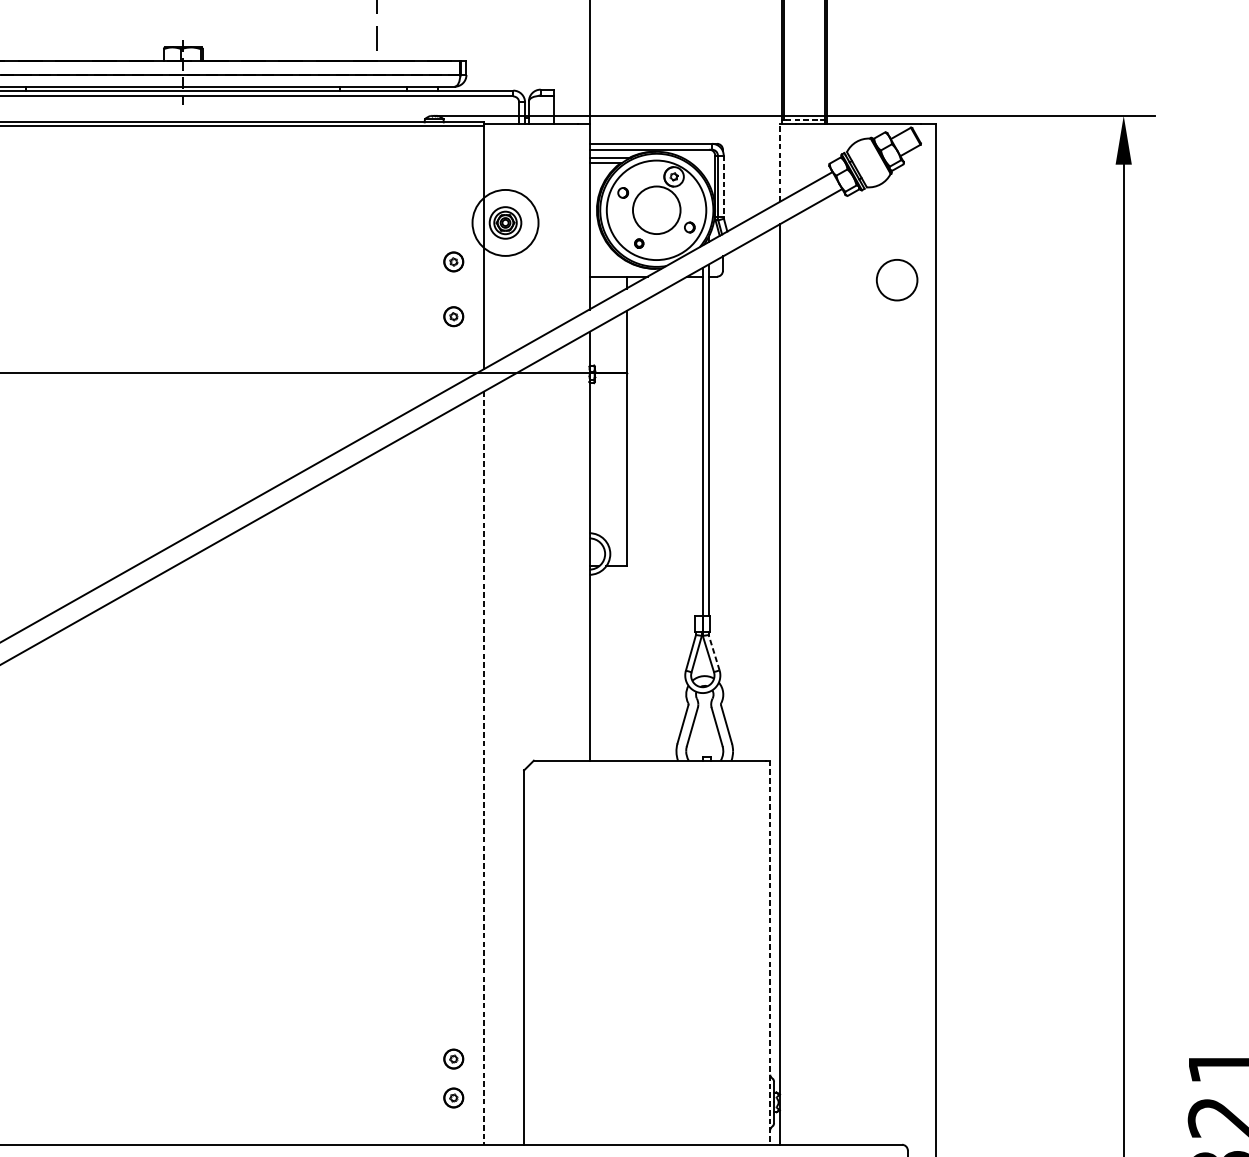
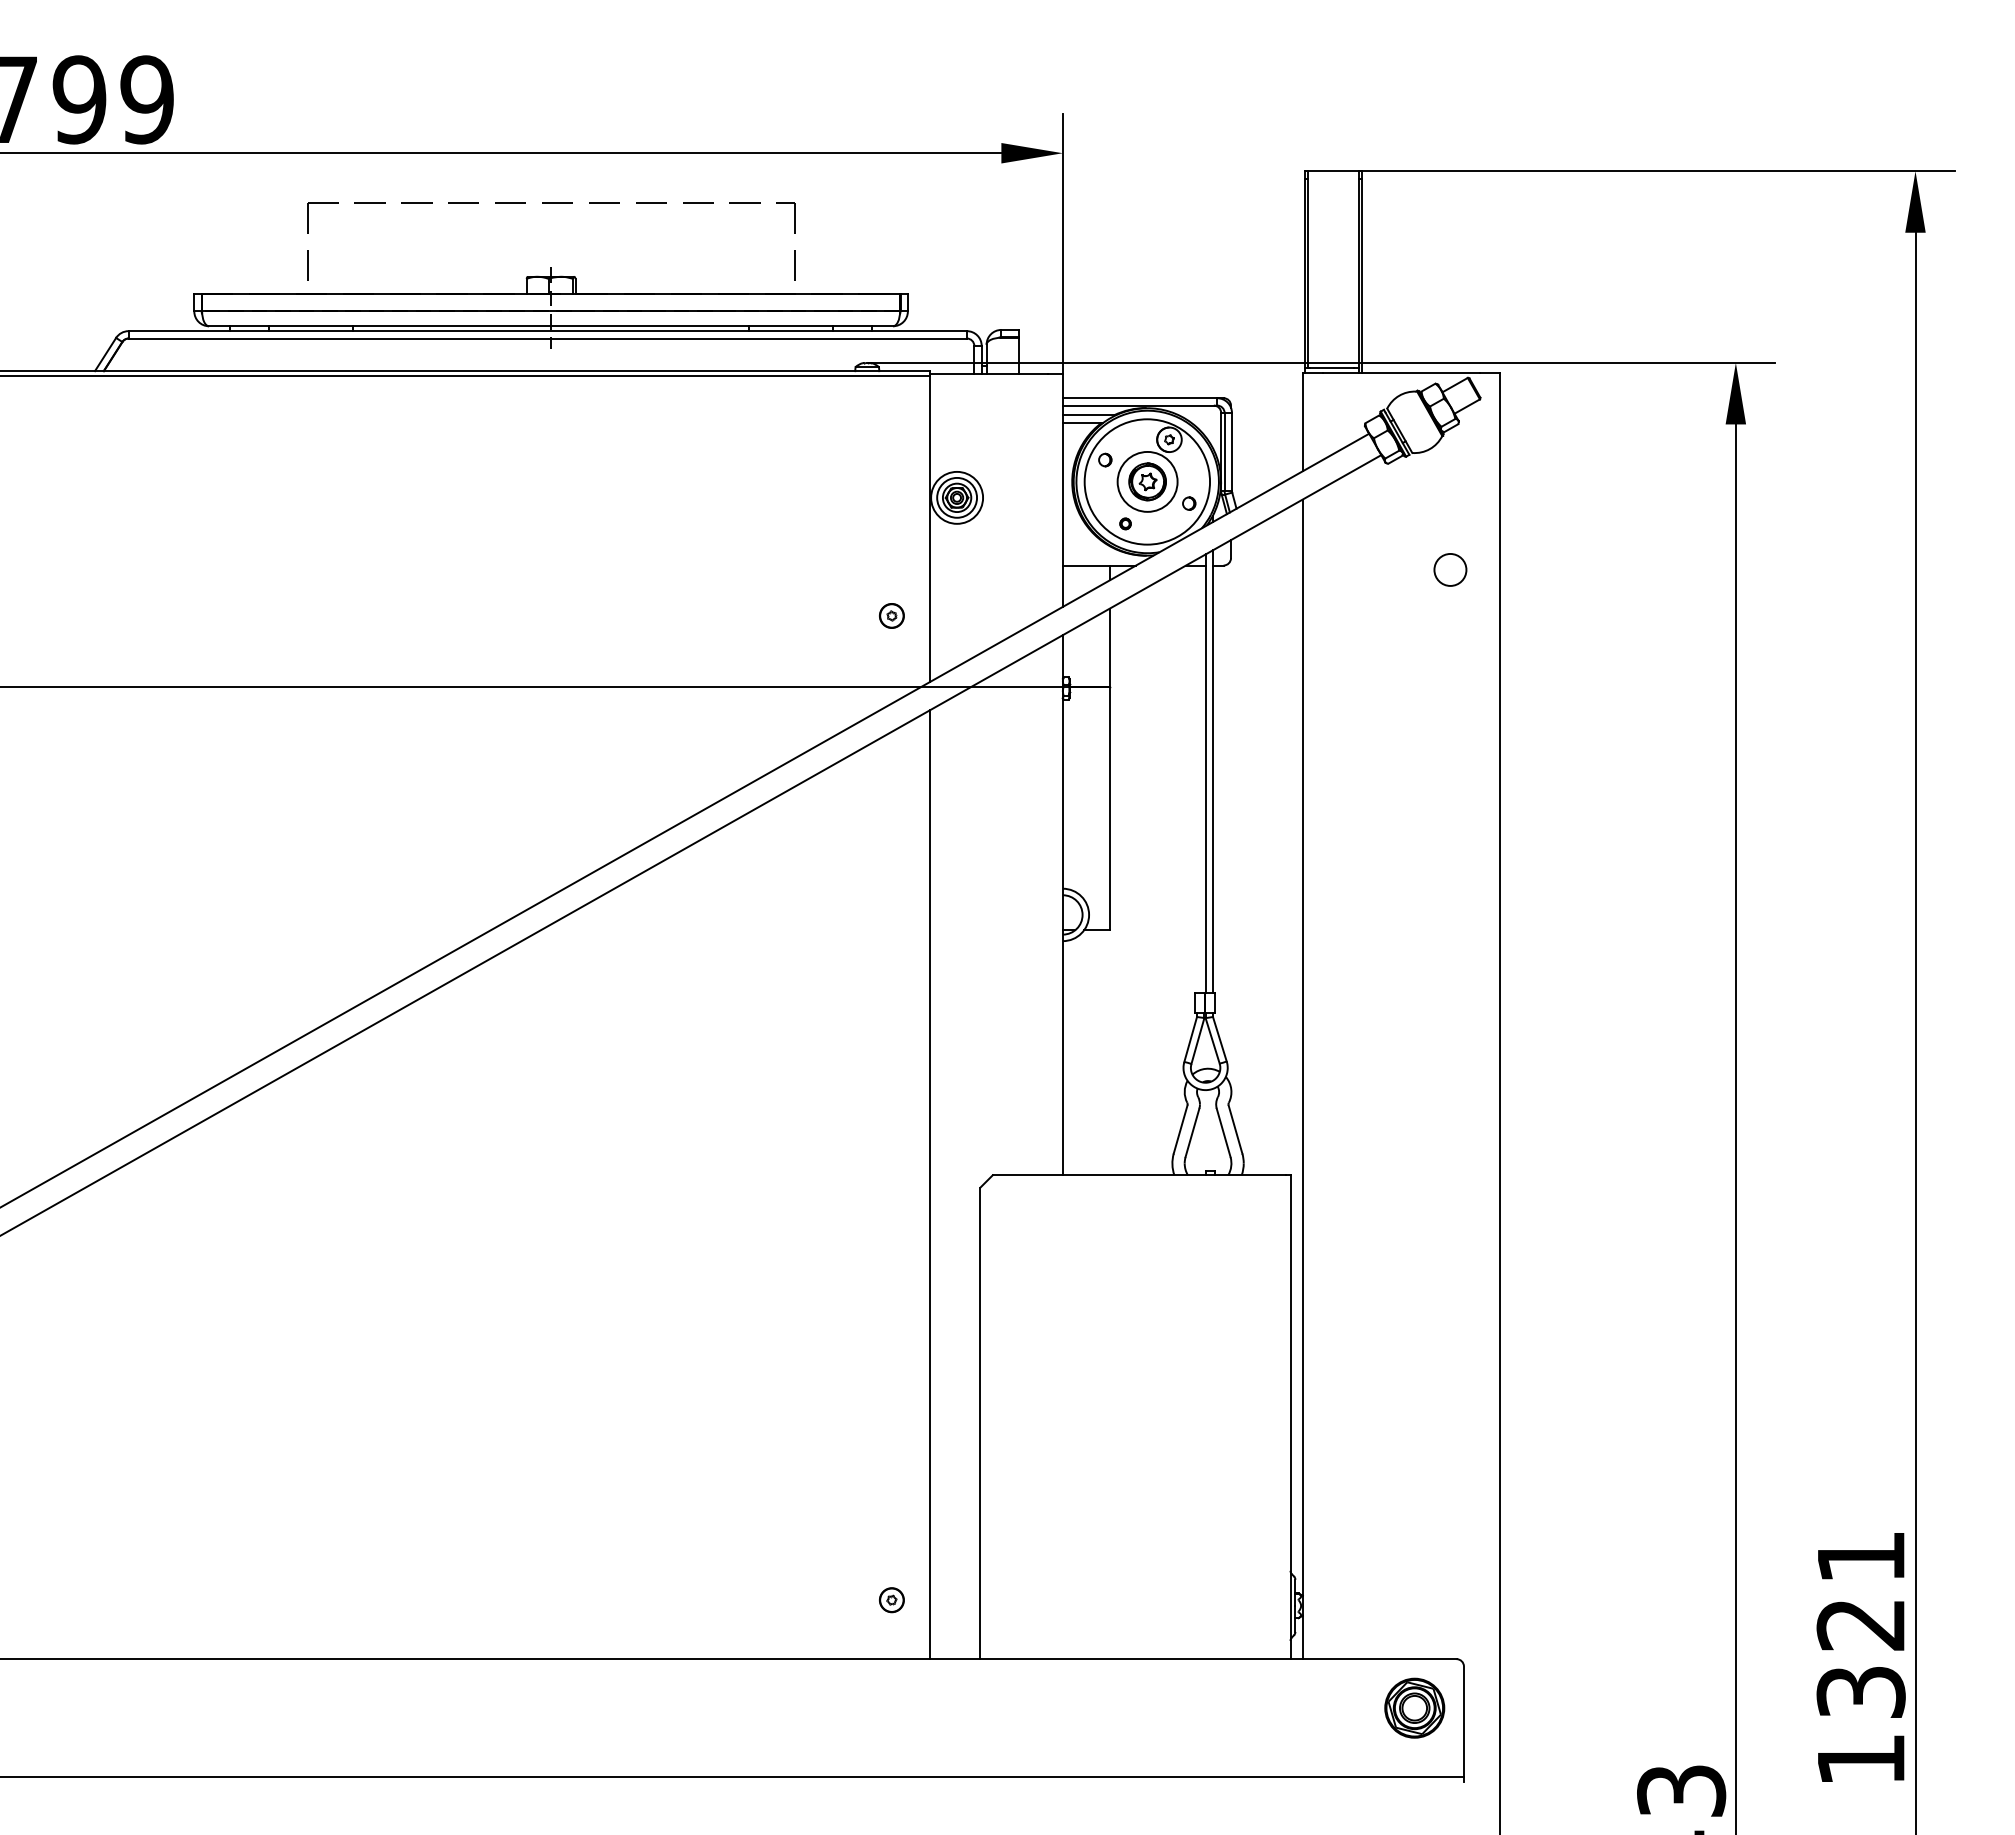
line: (803, 120) -> (1332, 368), dashed -> solid
line: (779, 162) -> (1302, 421), dashed -> solid
line: (723, 186) -> (1231, 451), dashed -> solid
part: (656, 209) -> (1147, 481), added
circle: (505, 222) -> (957, 497), size x0.62
part: (453, 261) -> (891, 546), removed
circle: (897, 279) -> (1450, 569), size x0.62
line: (713, 652) -> (1219, 1038), dashed -> solid
line: (484, 768) -> (930, 1185), dashed -> solid
line: (770, 952) -> (1290, 1417), dashed -> solid
part: (453, 1059) -> (891, 1551), removed

